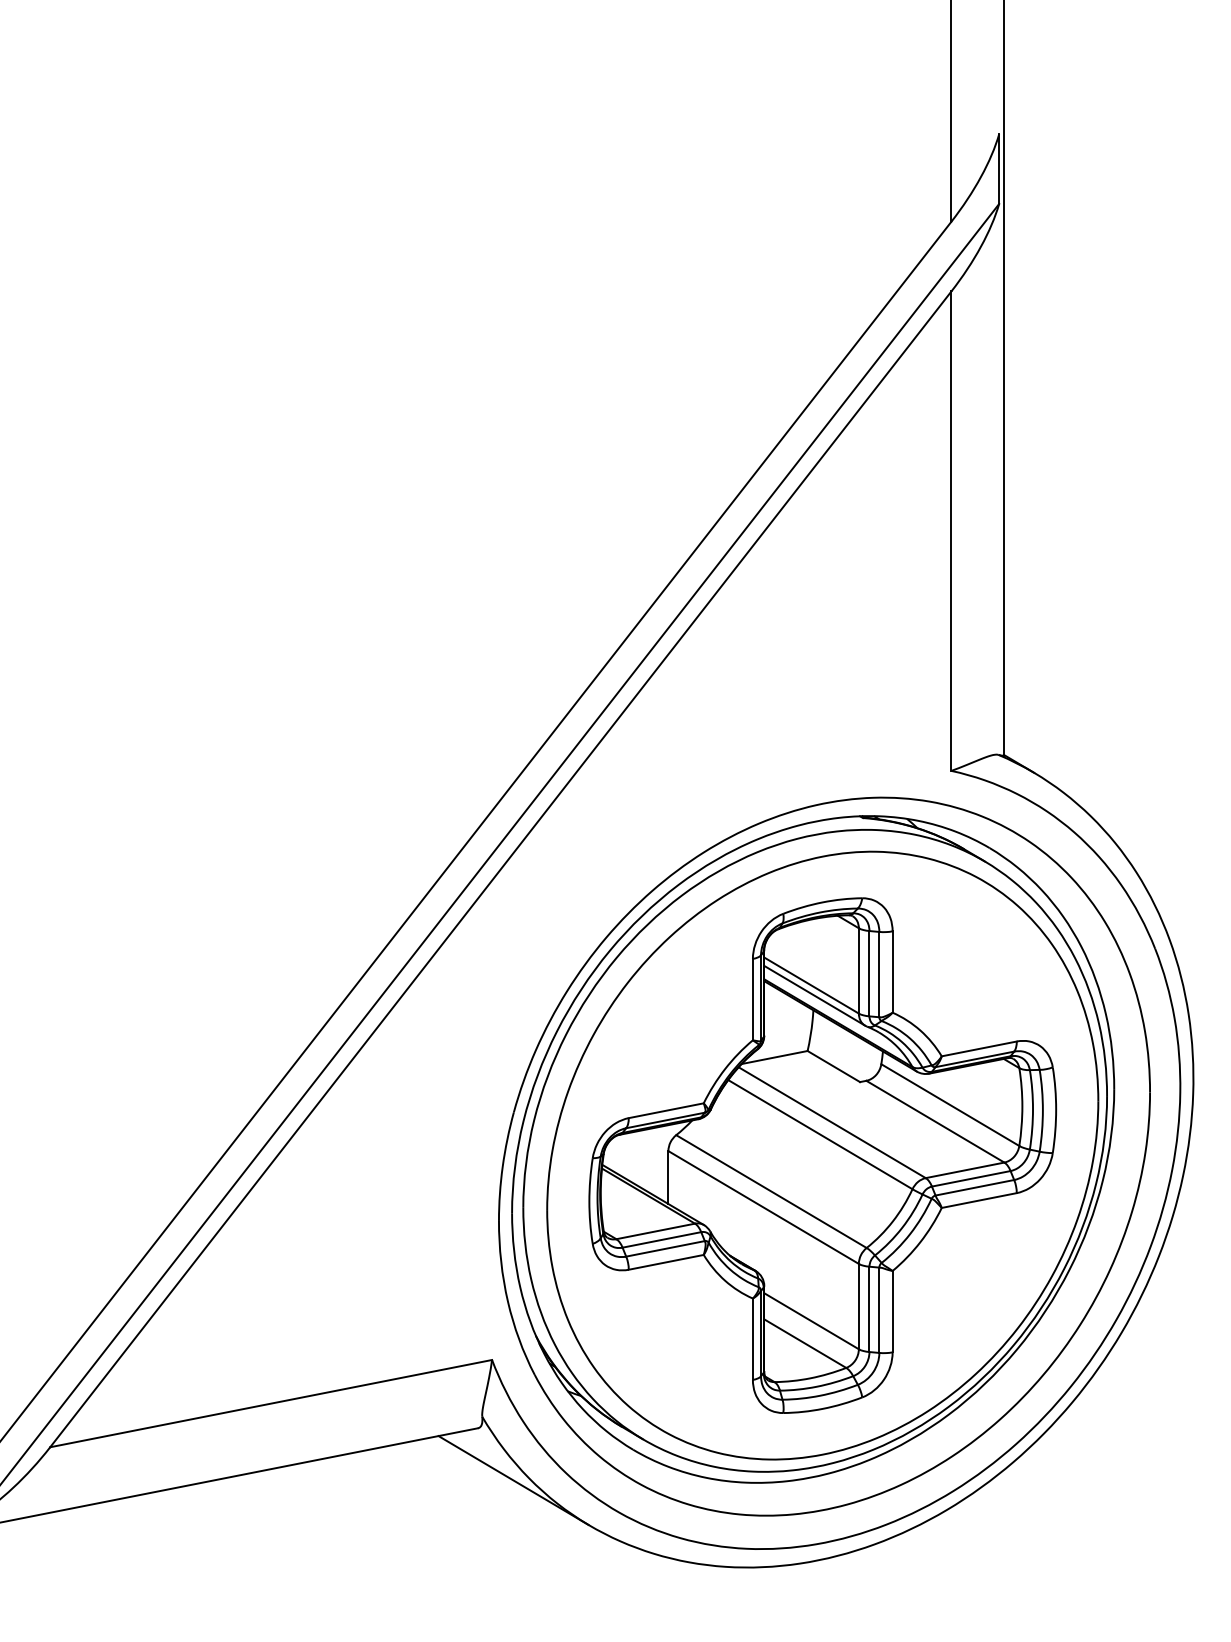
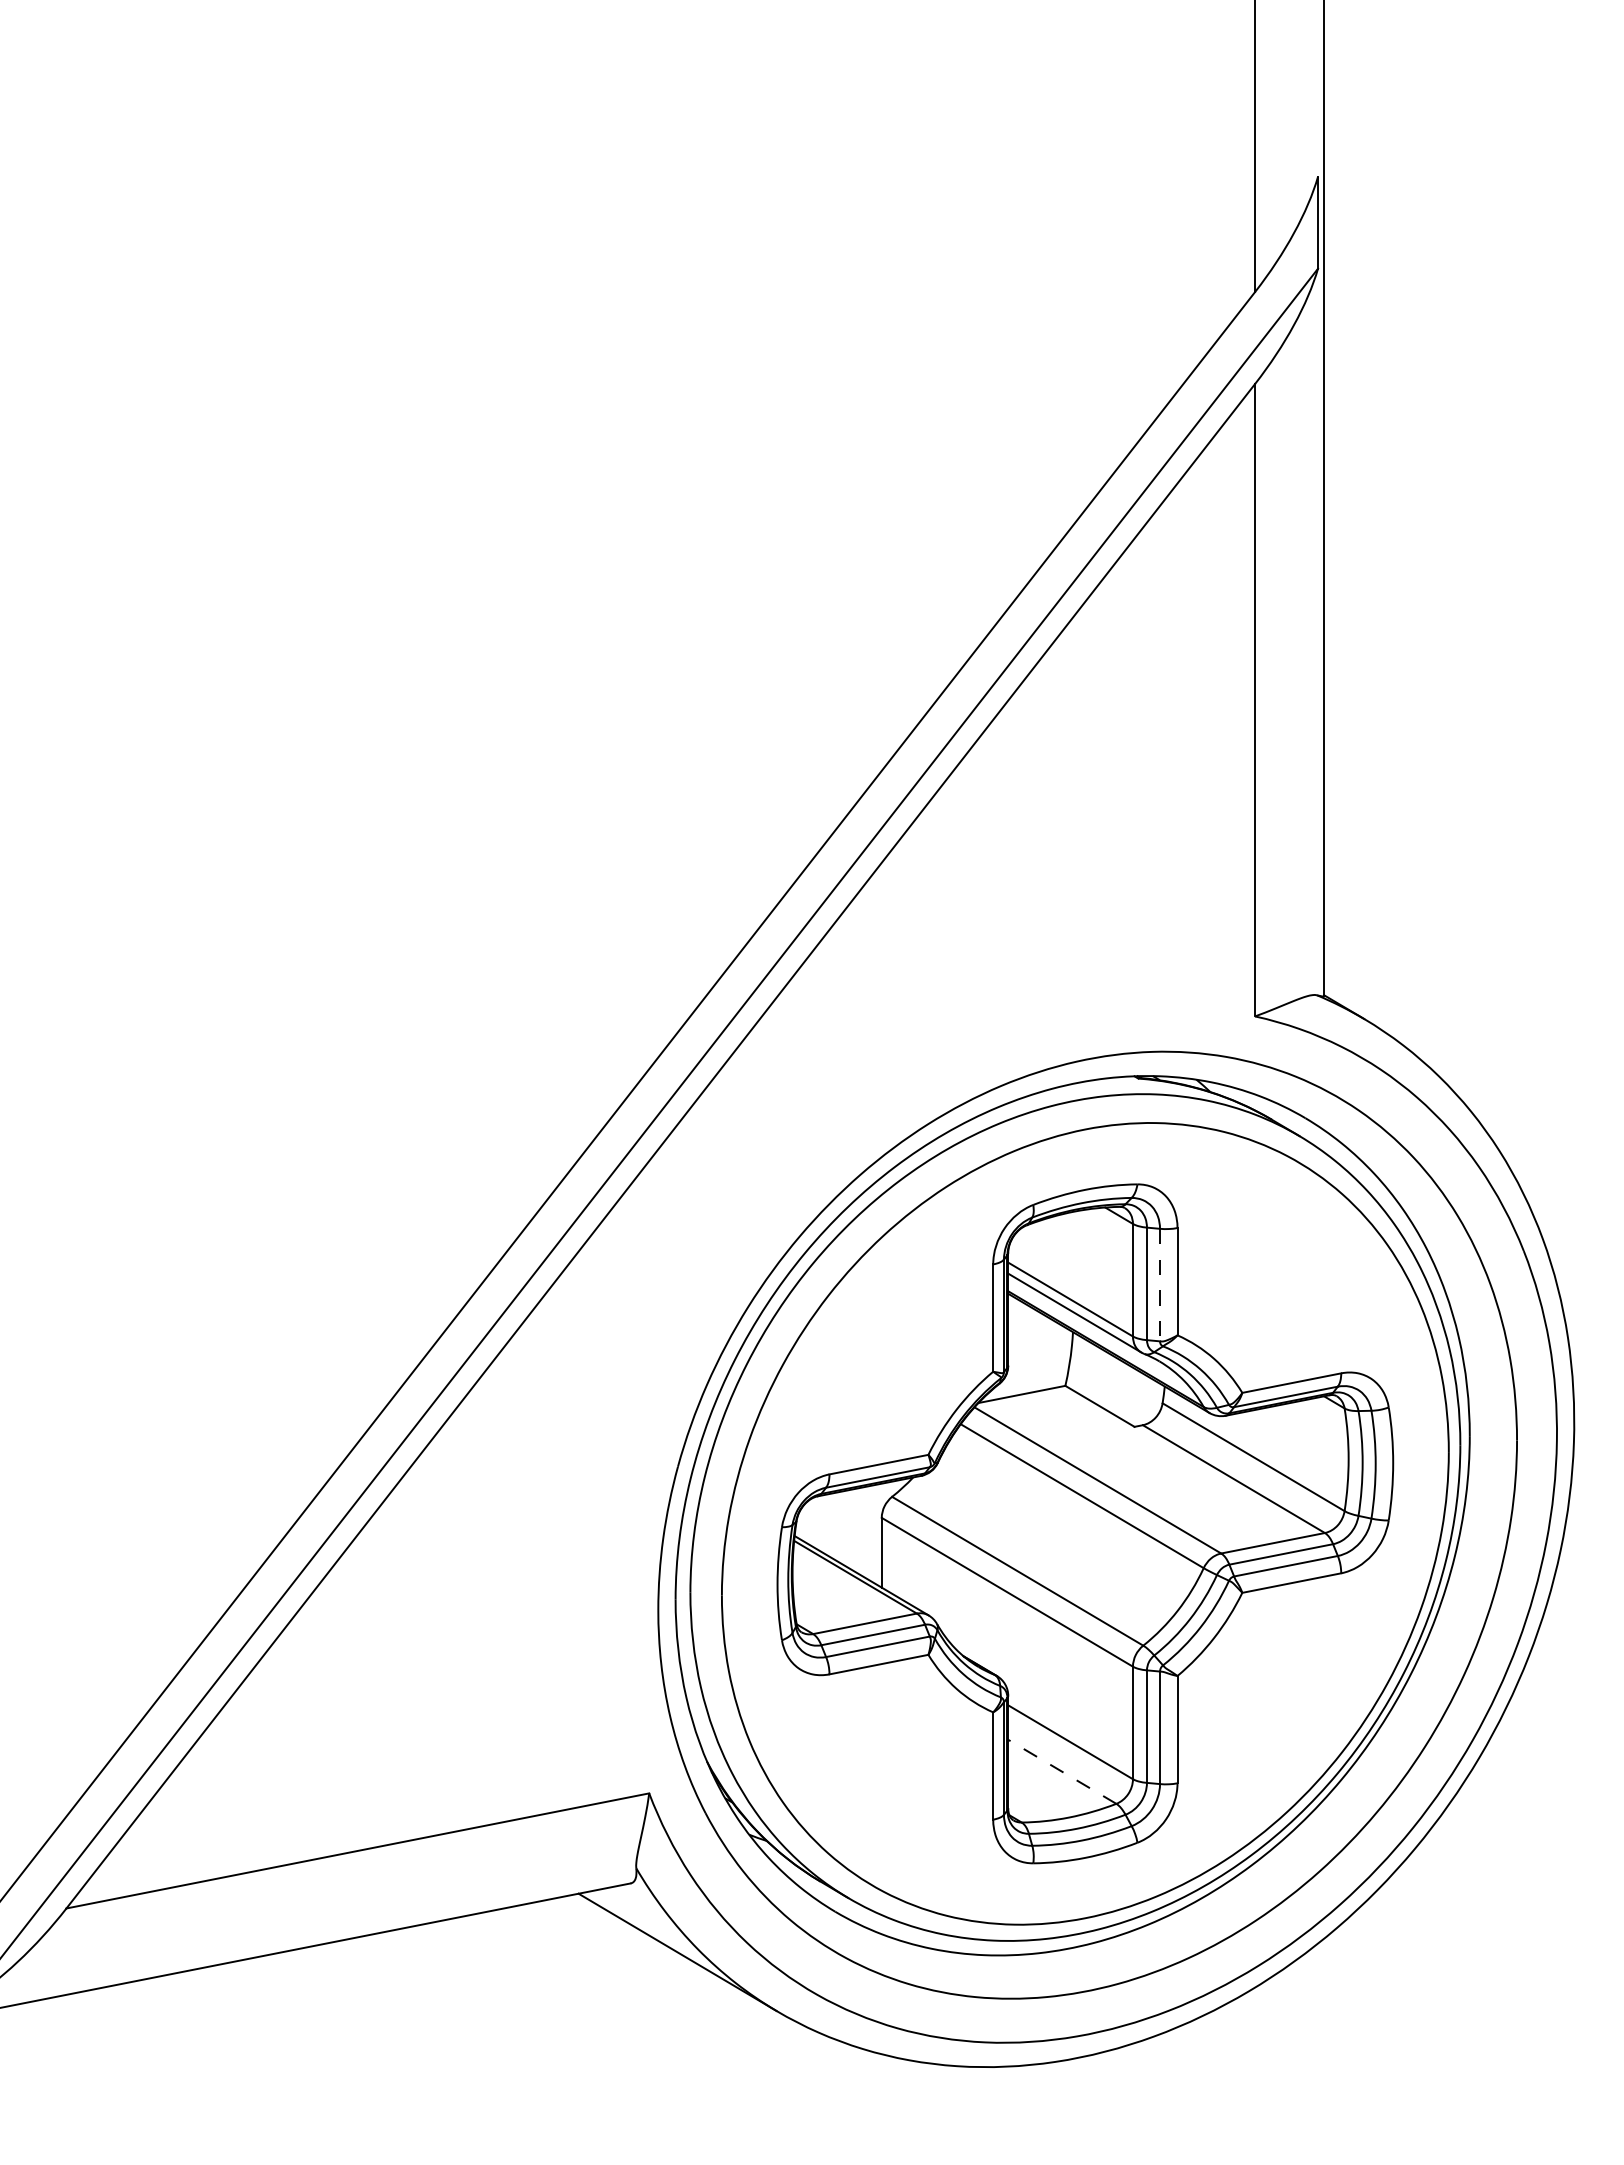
line: (879, 974) -> (1160, 1285), solid -> dashed
line: (805, 1343) -> (1062, 1771), solid -> dashed

